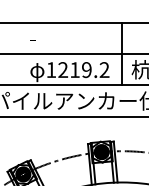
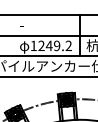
text: (73, 69) -> (48, 45), 1219.2 -> 1249.2

